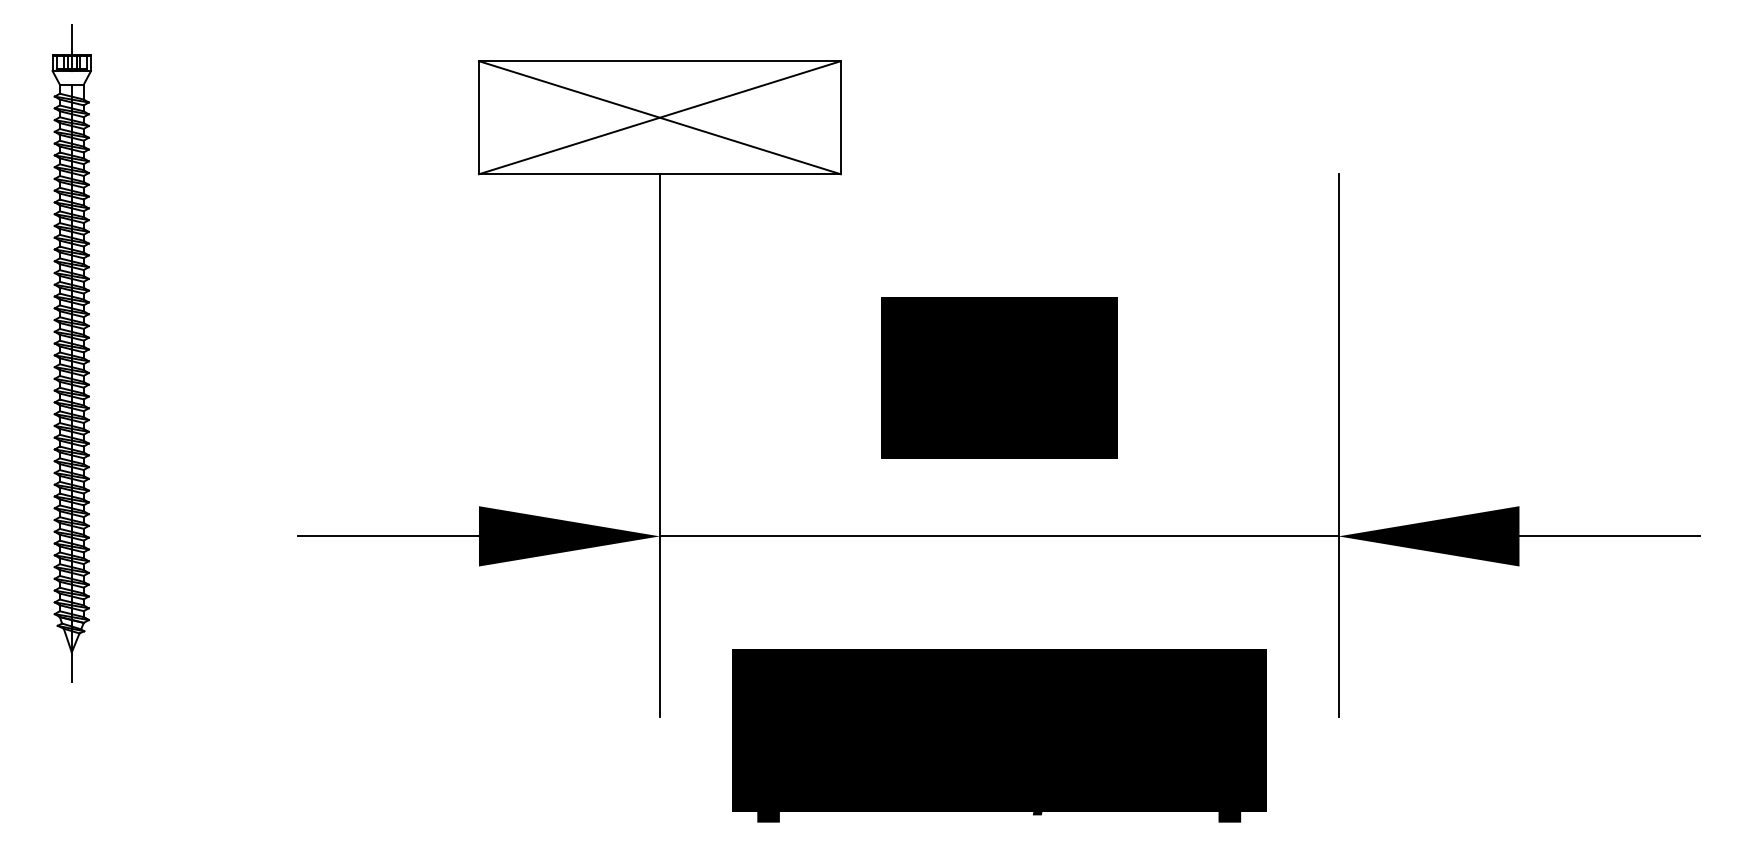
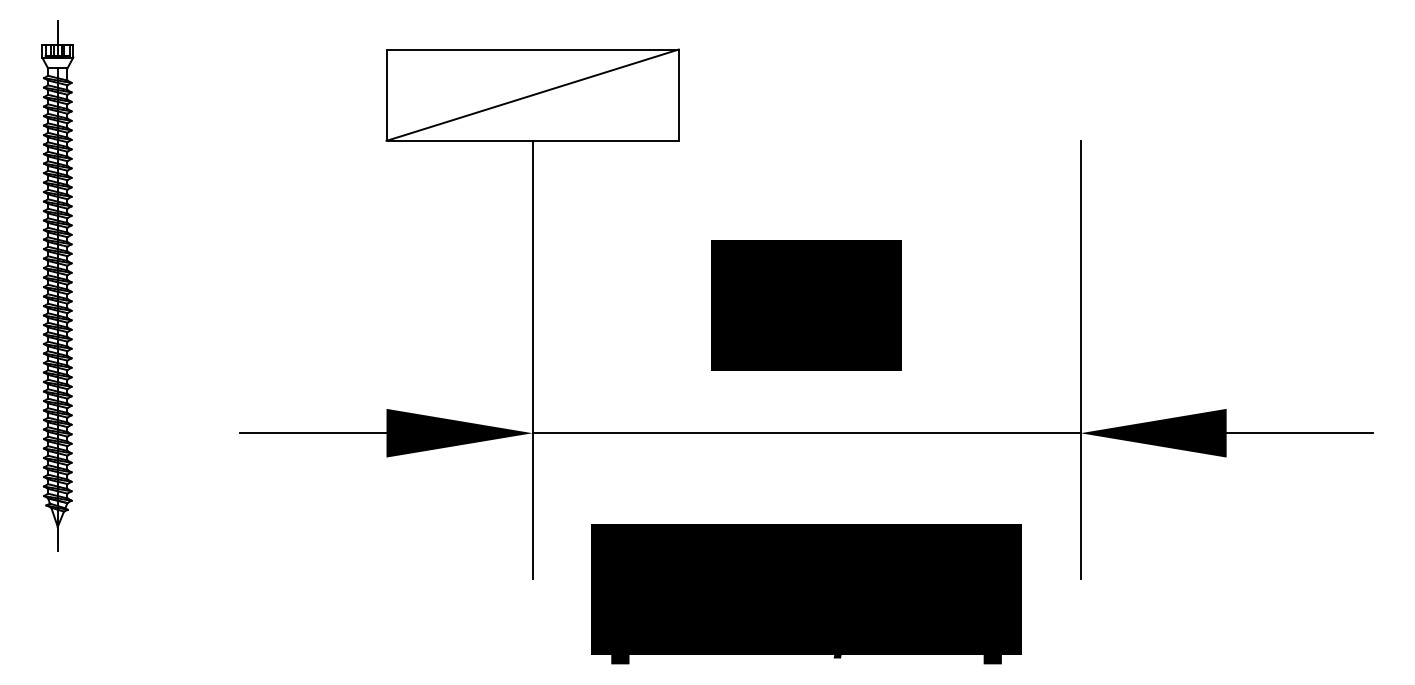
line: (659, 117) -> (532, 95), removed

